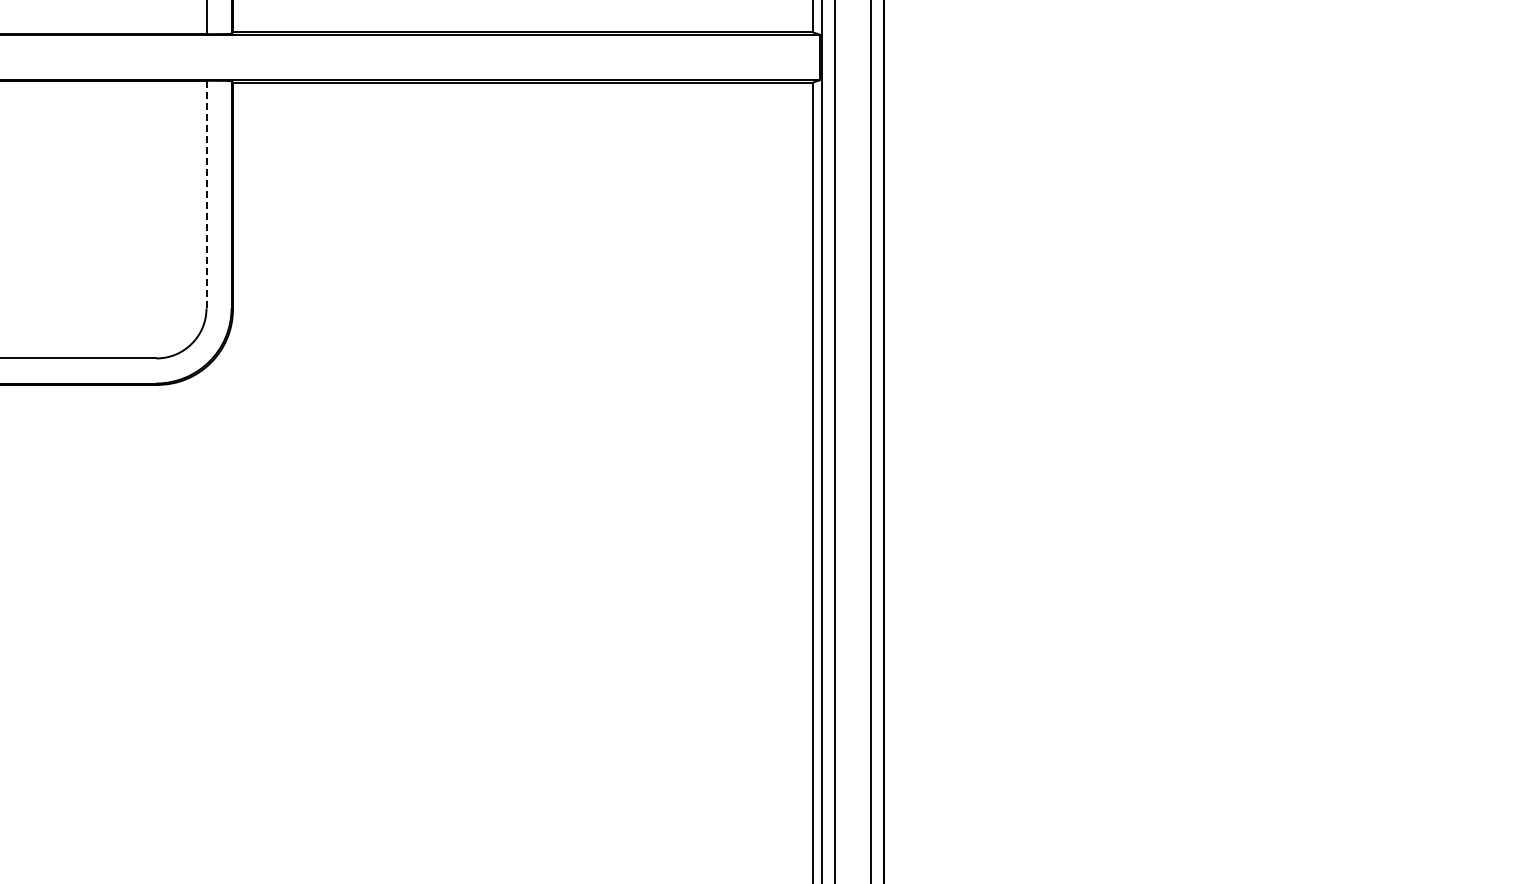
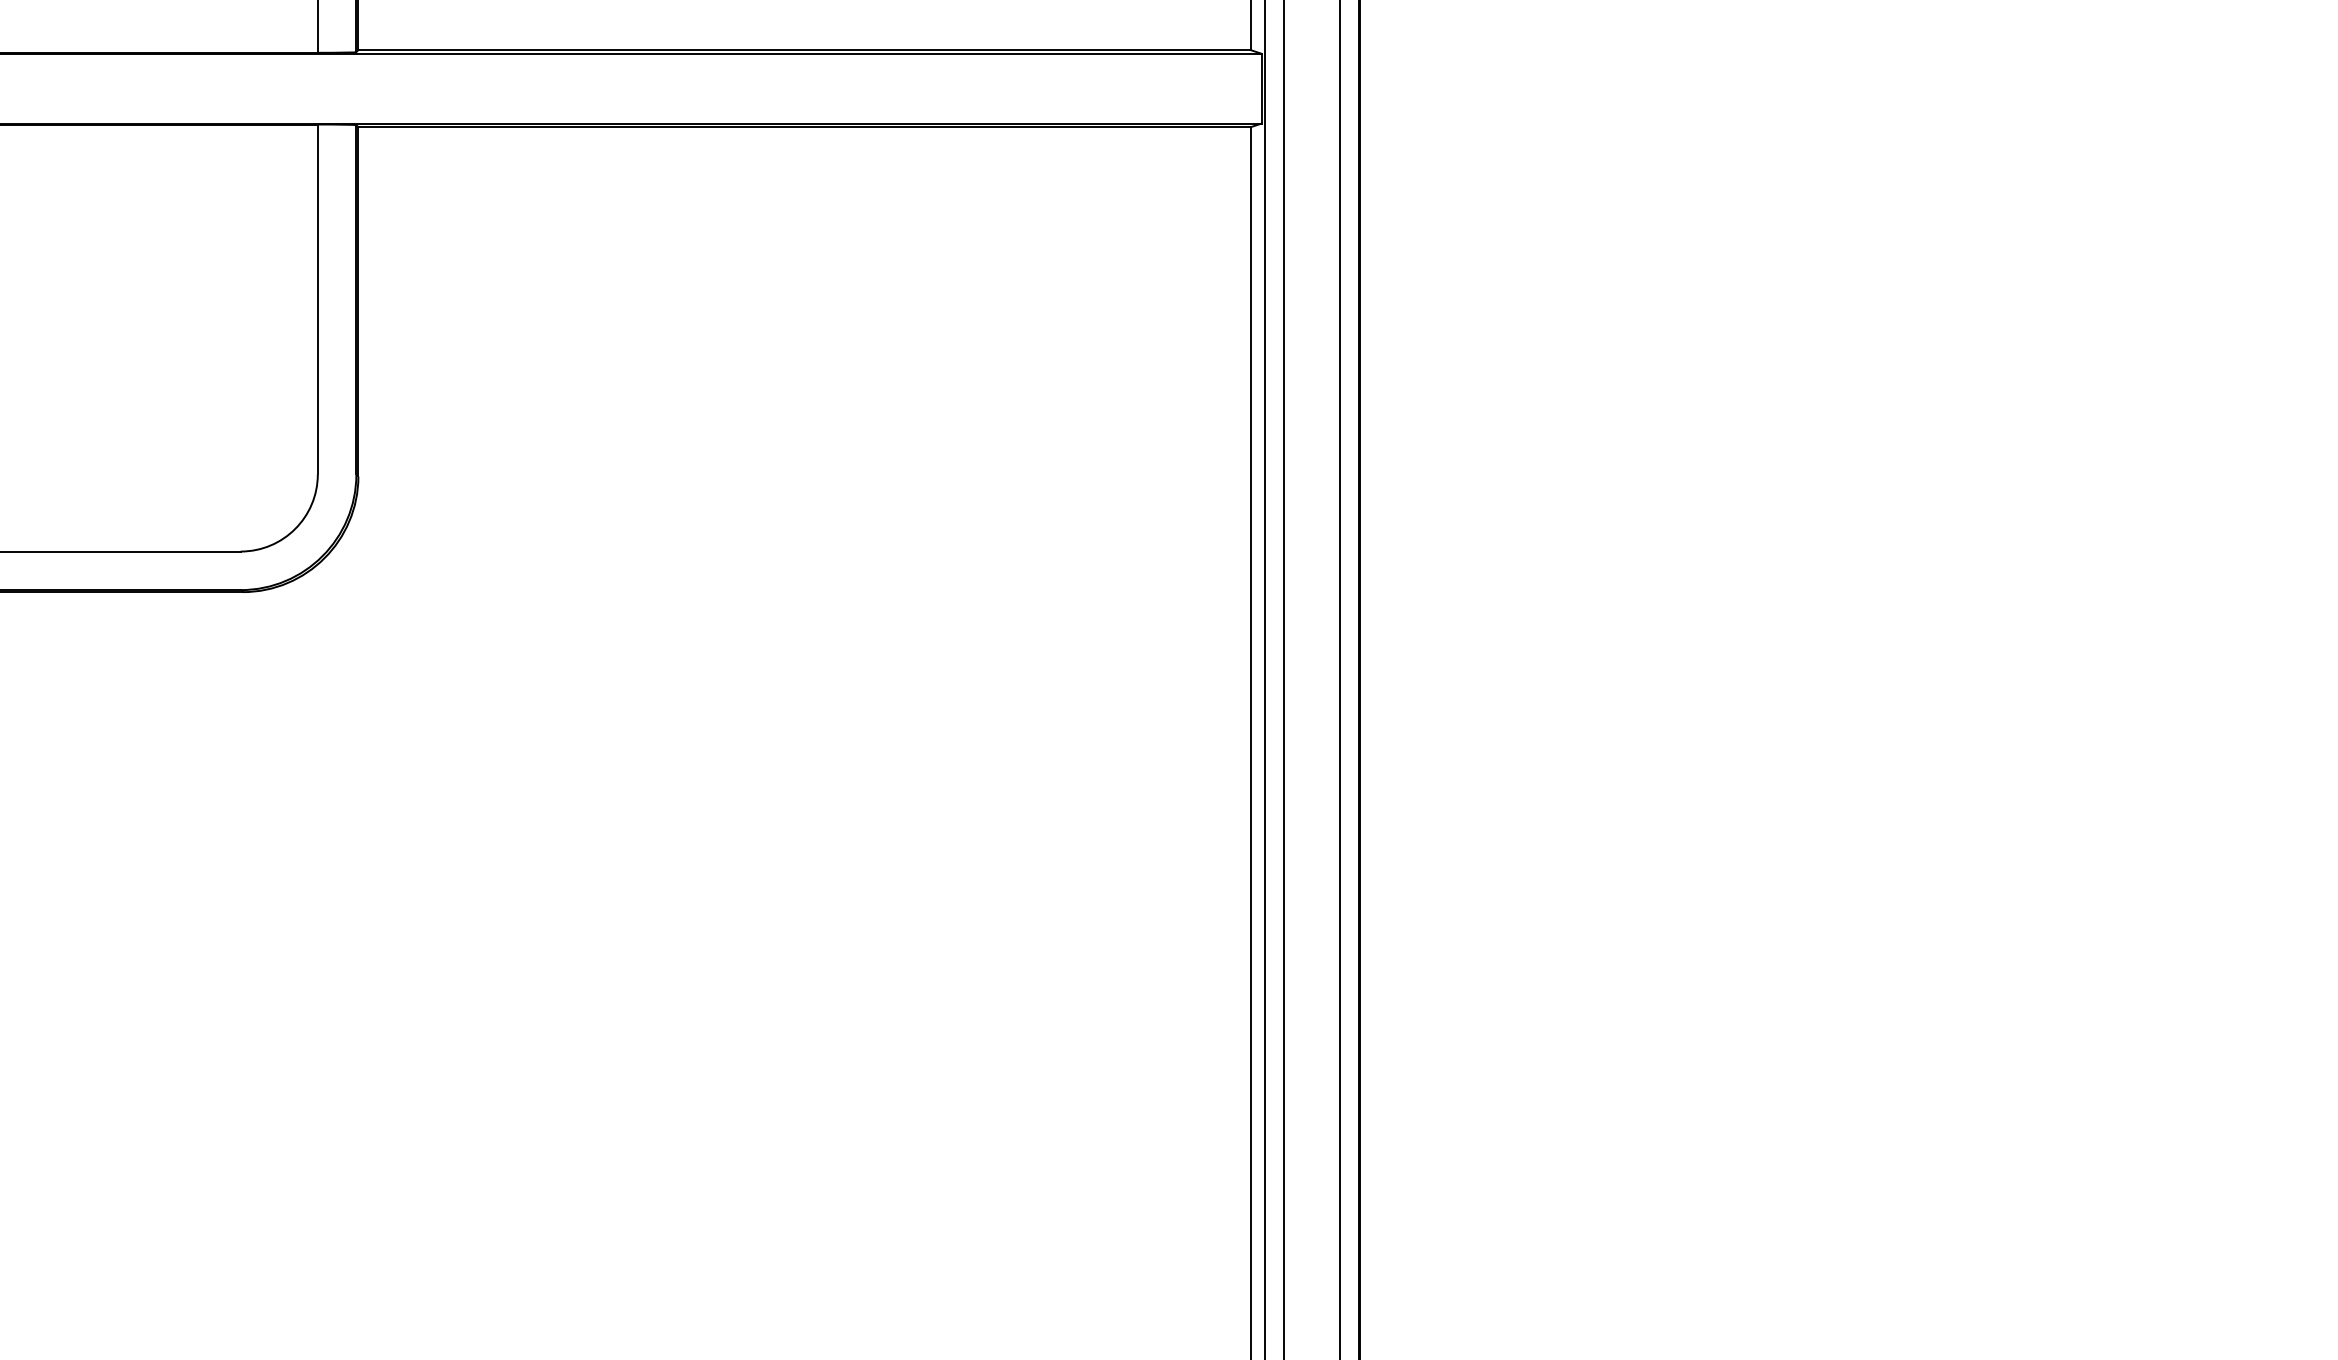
line: (206, 194) -> (317, 299), dashed -> solid

